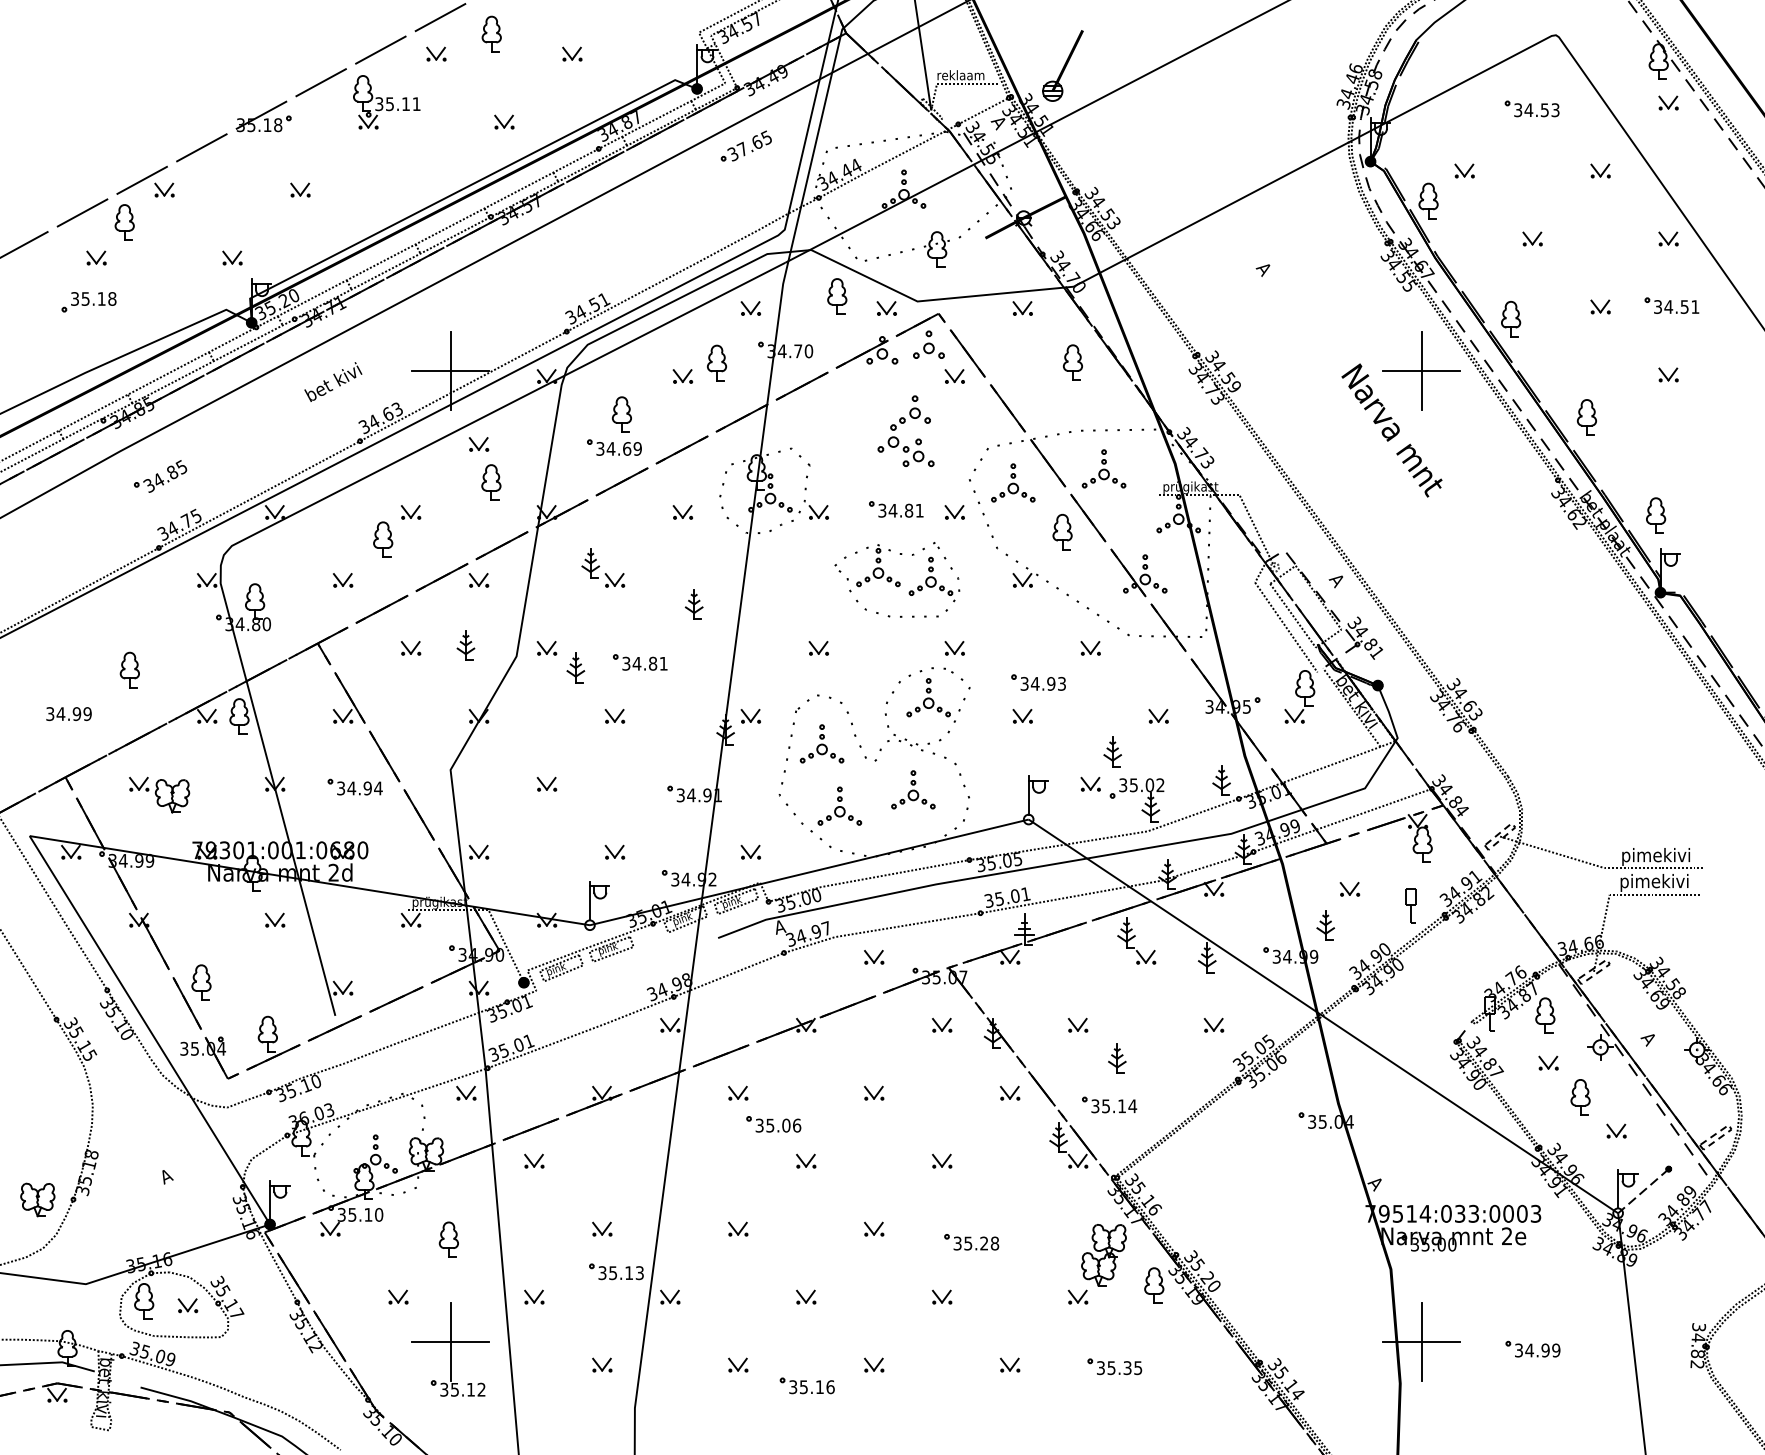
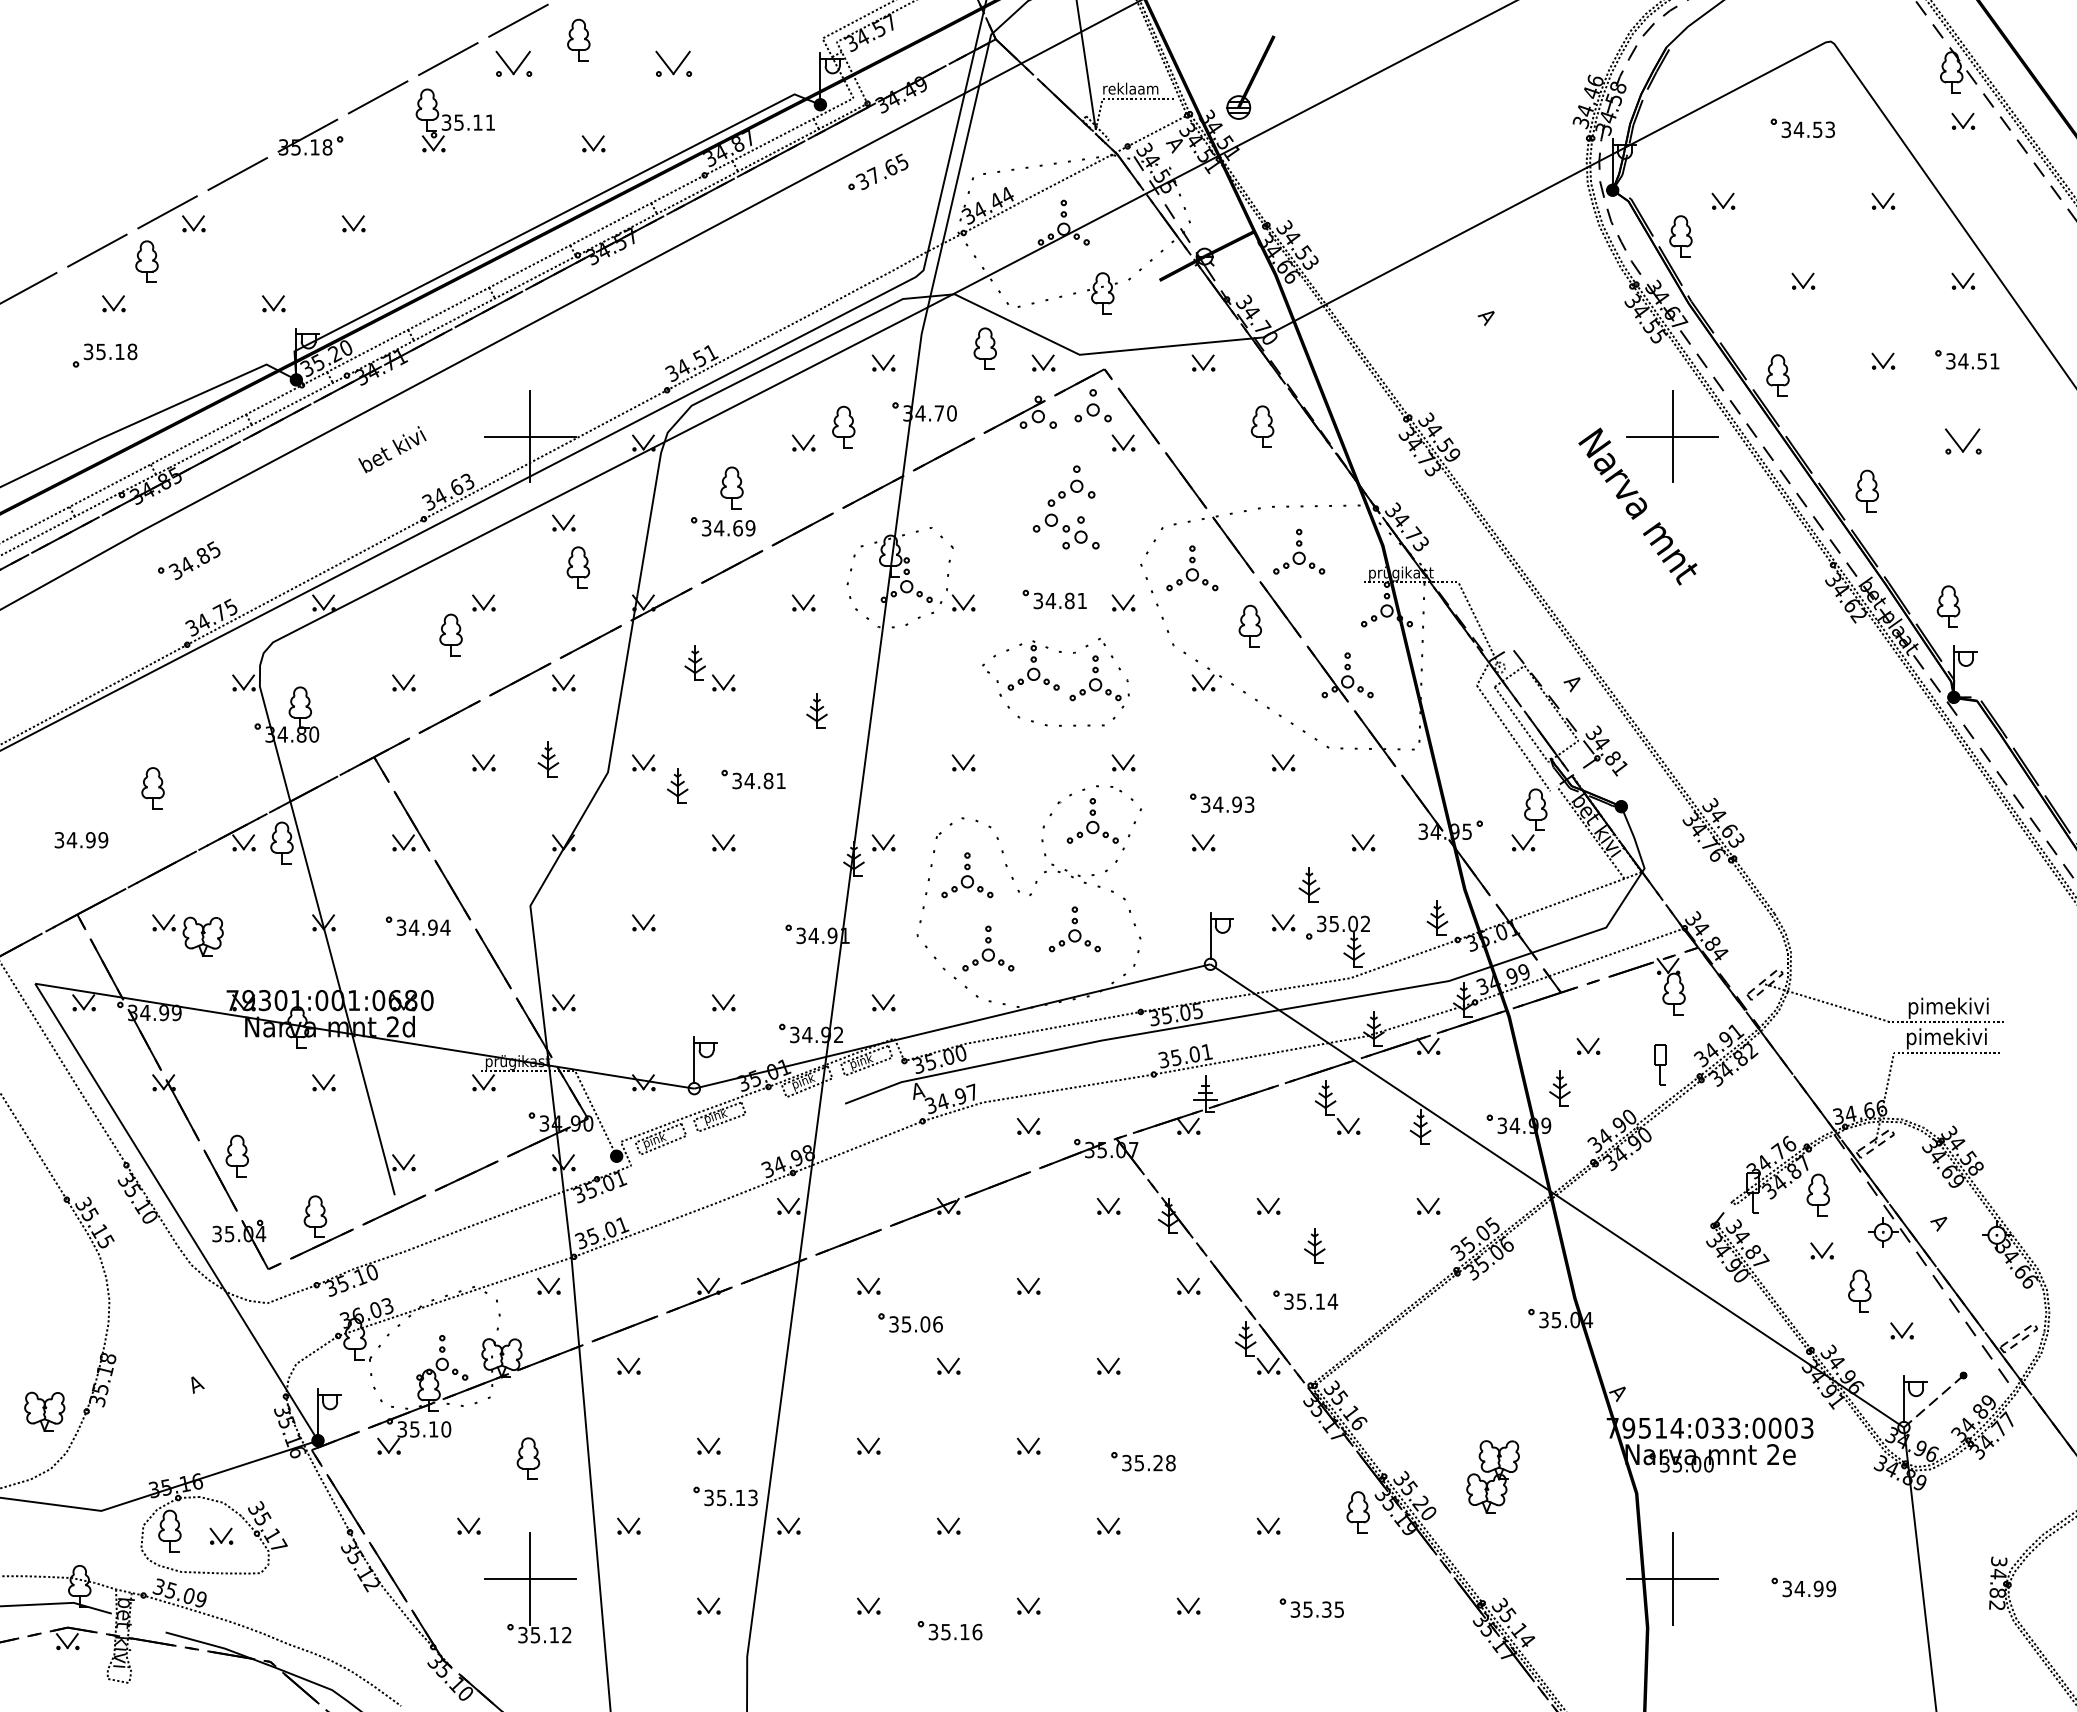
part: (436, 53) -> (513, 63), size x1.6
part: (572, 53) -> (673, 63), size x1.6
part: (1668, 374) -> (1963, 440), size x1.6
part: (1103, 1254) -> (1492, 1476), moved

